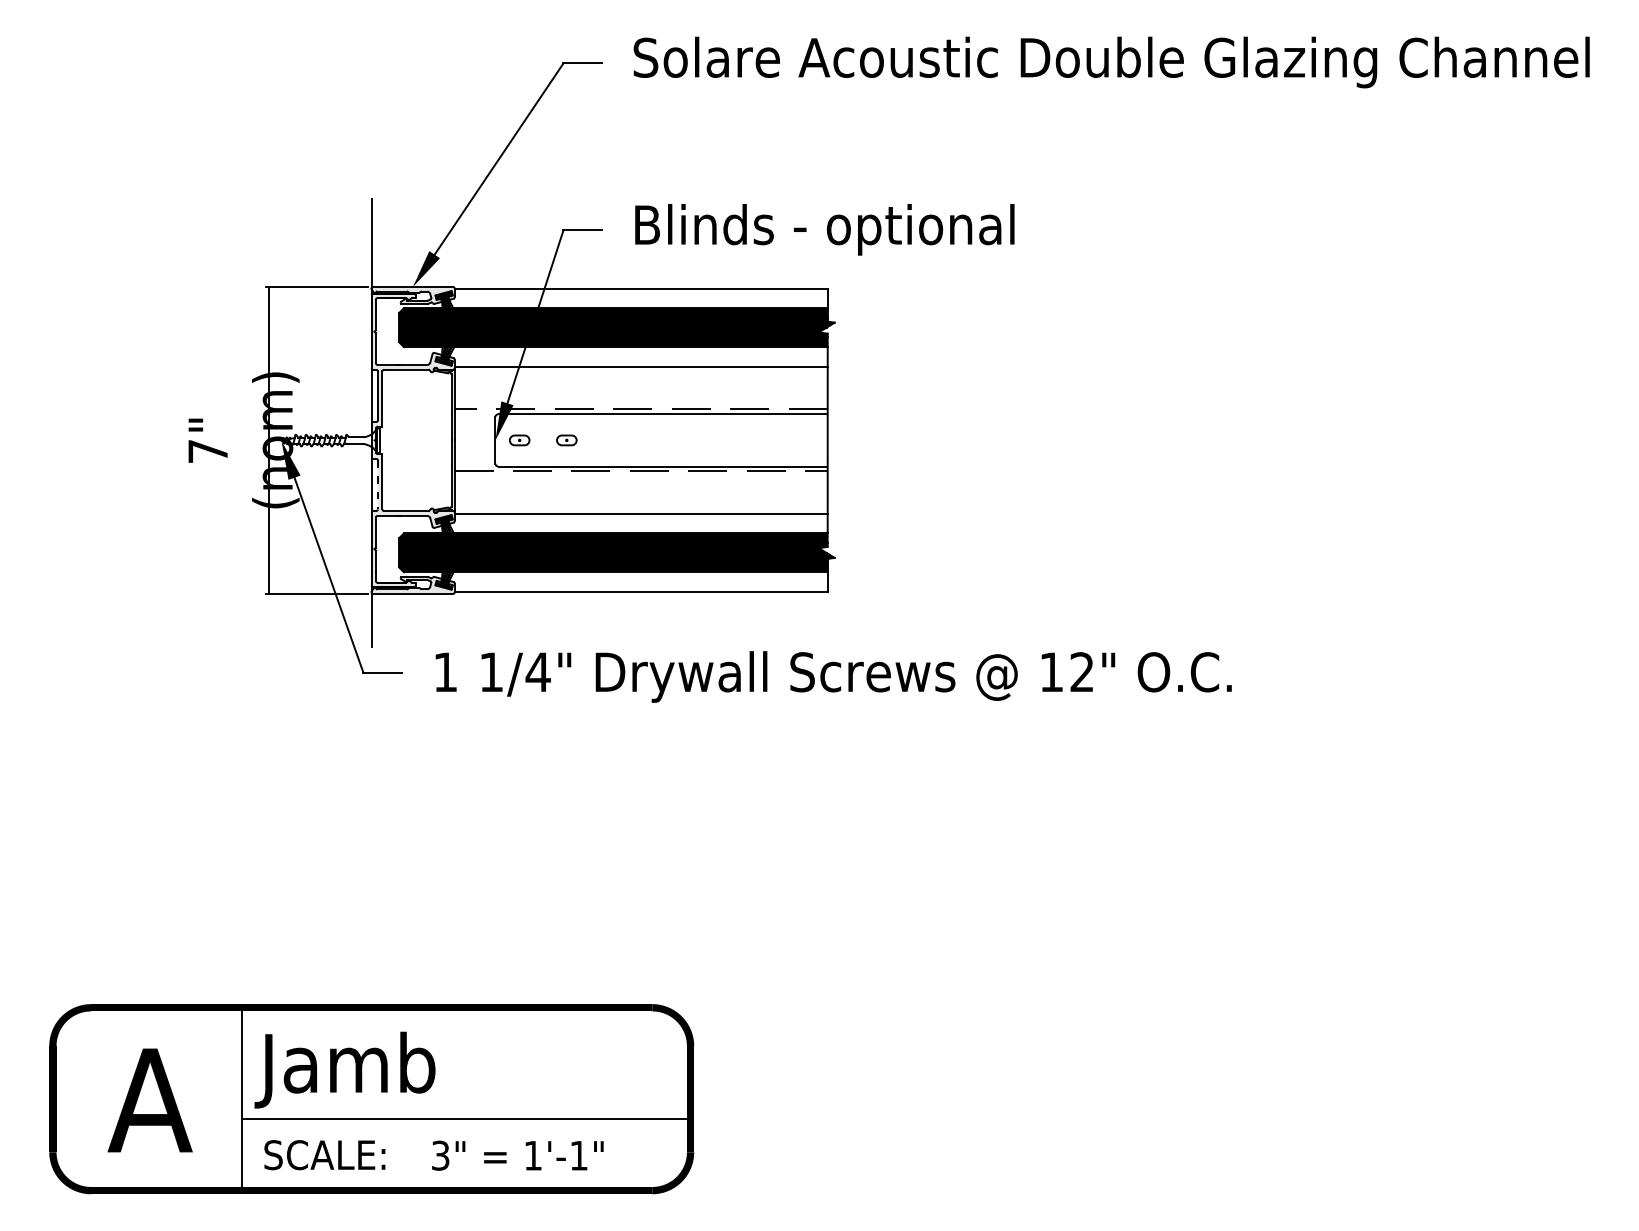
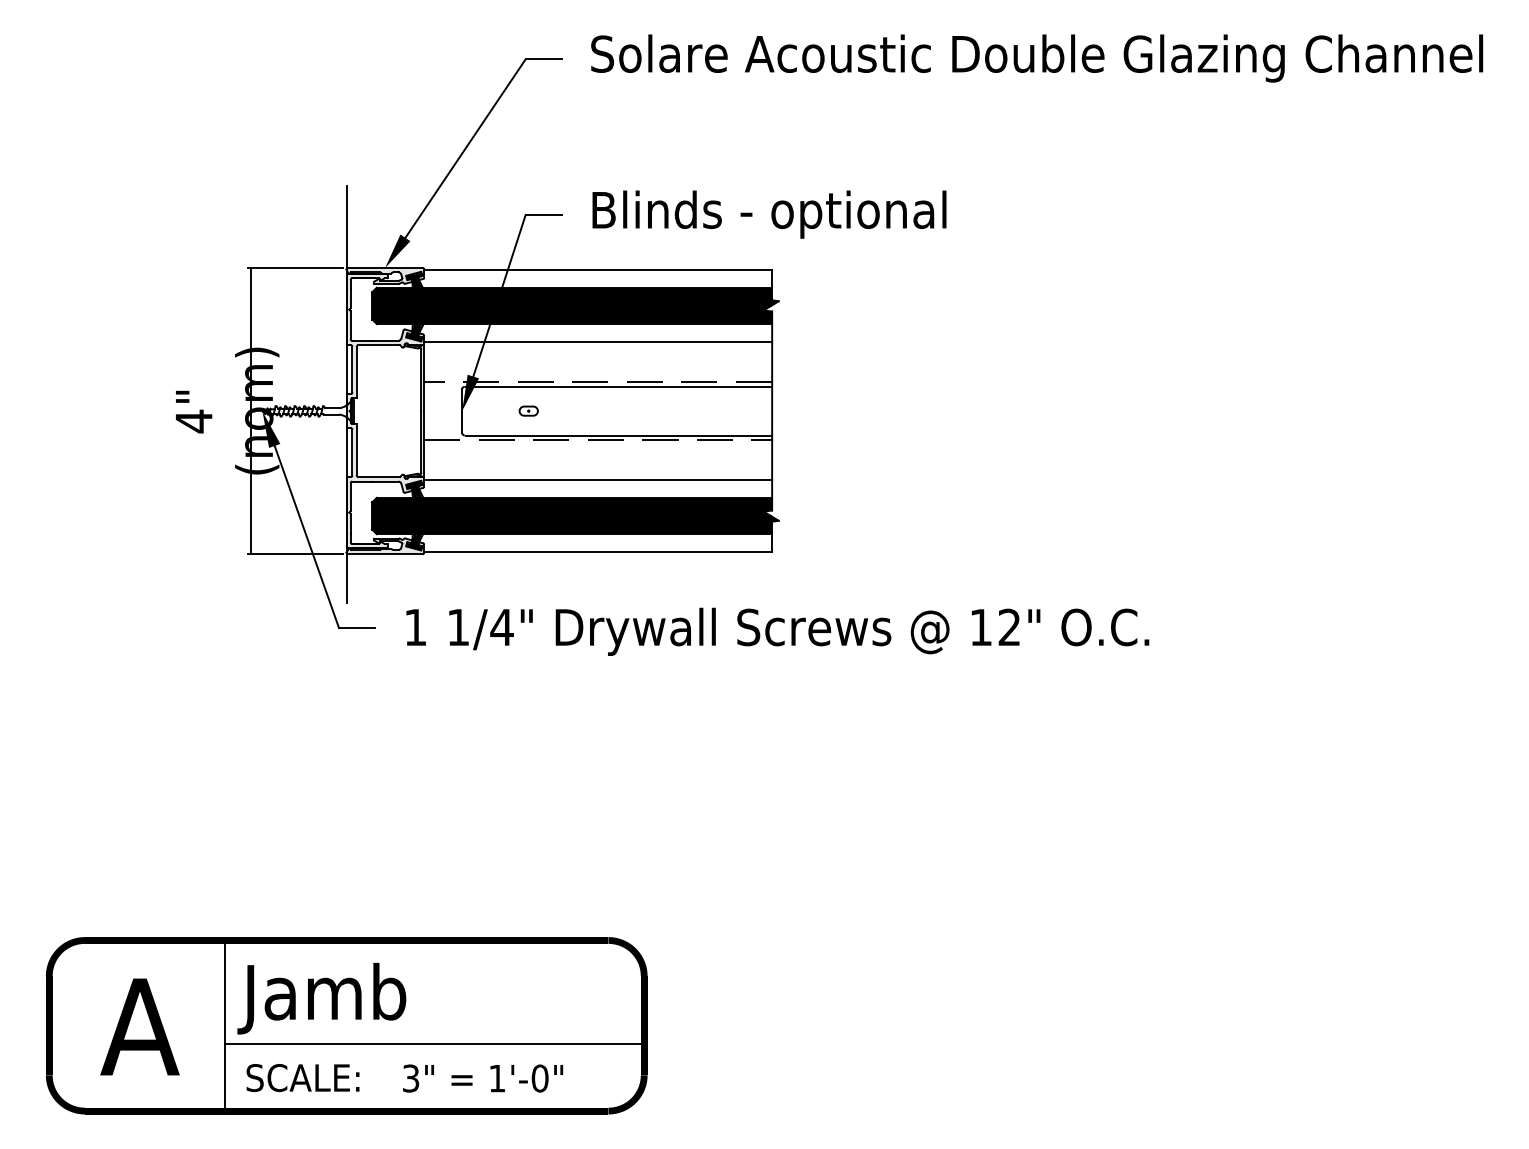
part: (519, 439) -> (484, 410), removed
text: (208, 451) -> (194, 421), 7" -> 4"
line: (377, 484) -> (352, 452), dashed -> solid
text: (578, 1155) -> (539, 1078), 1'-1" -> 1'-0"

